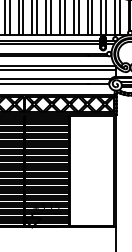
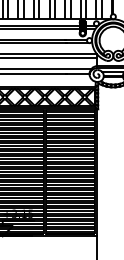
hatch: (91, 171) -> (69, 173), added

